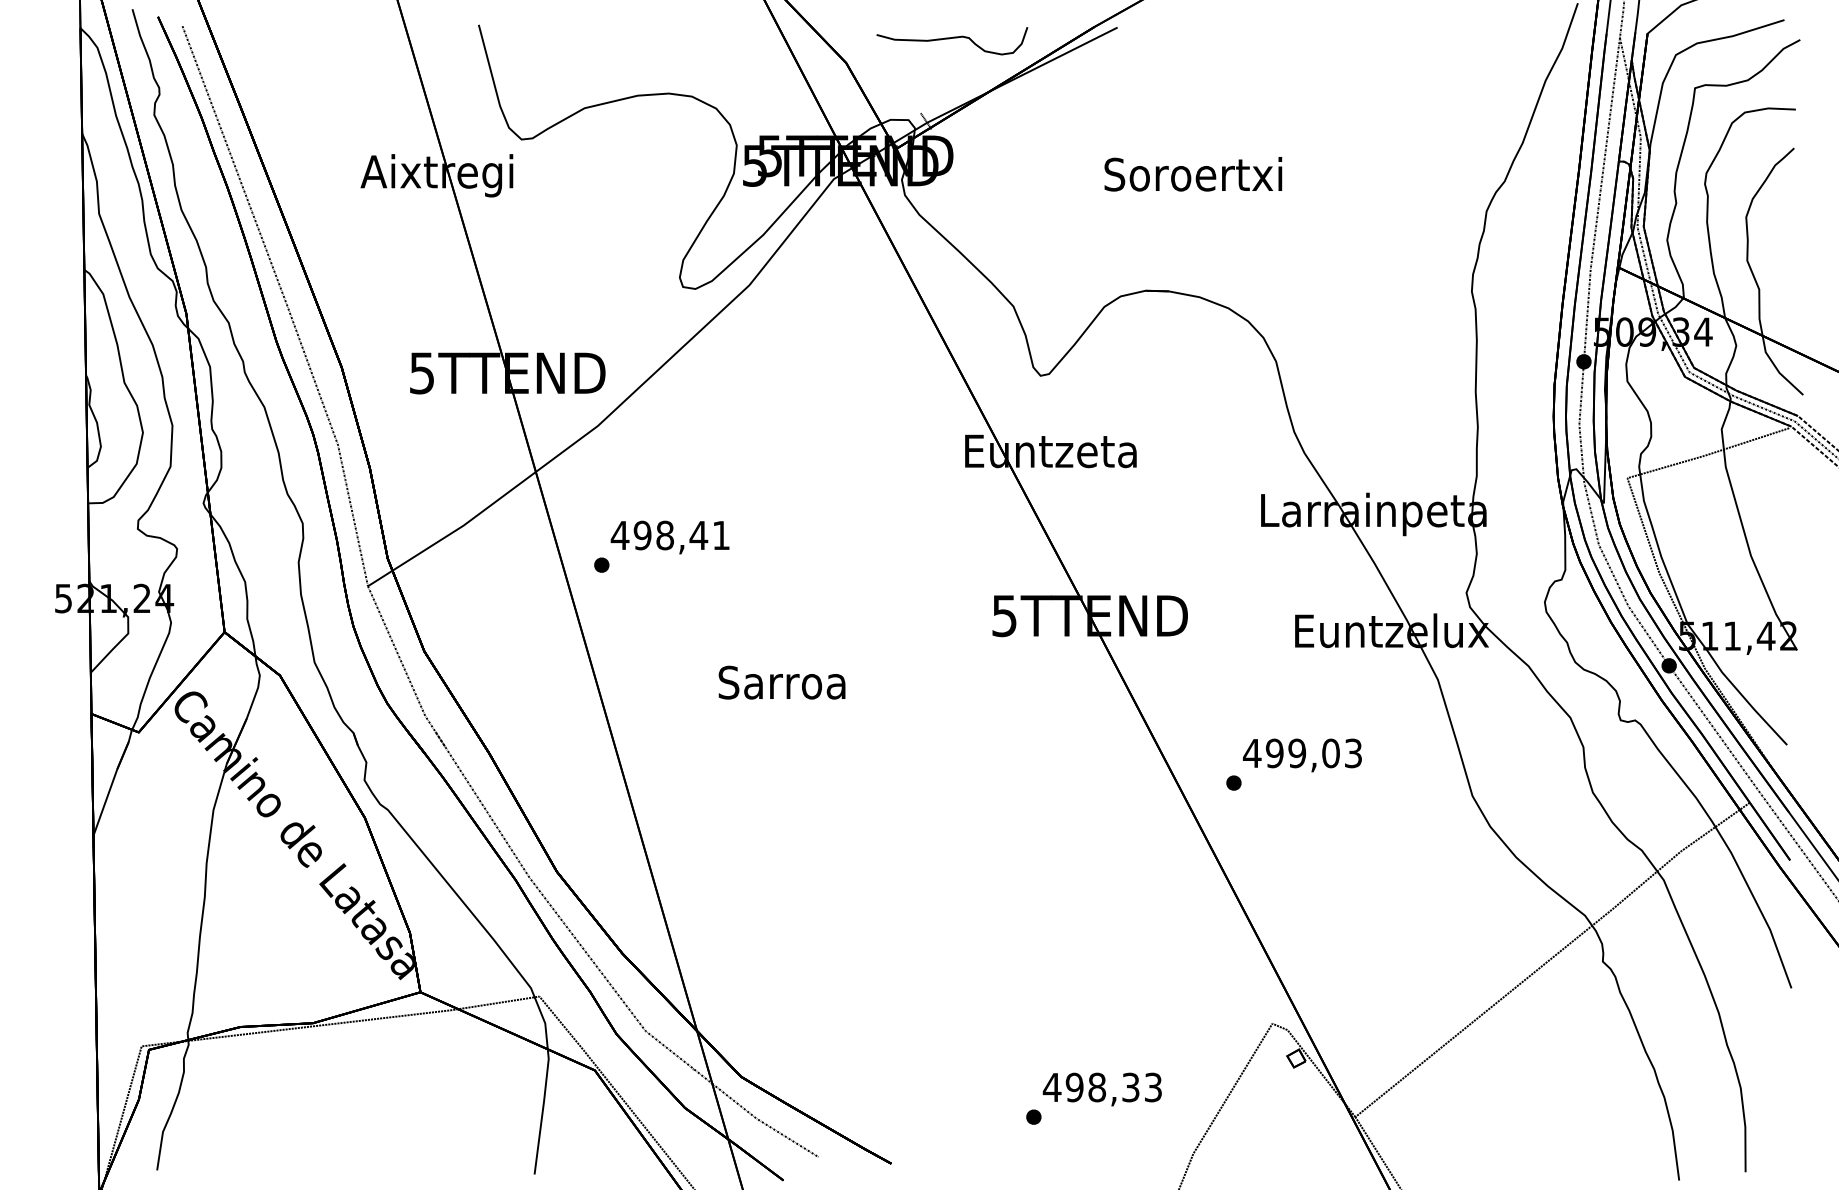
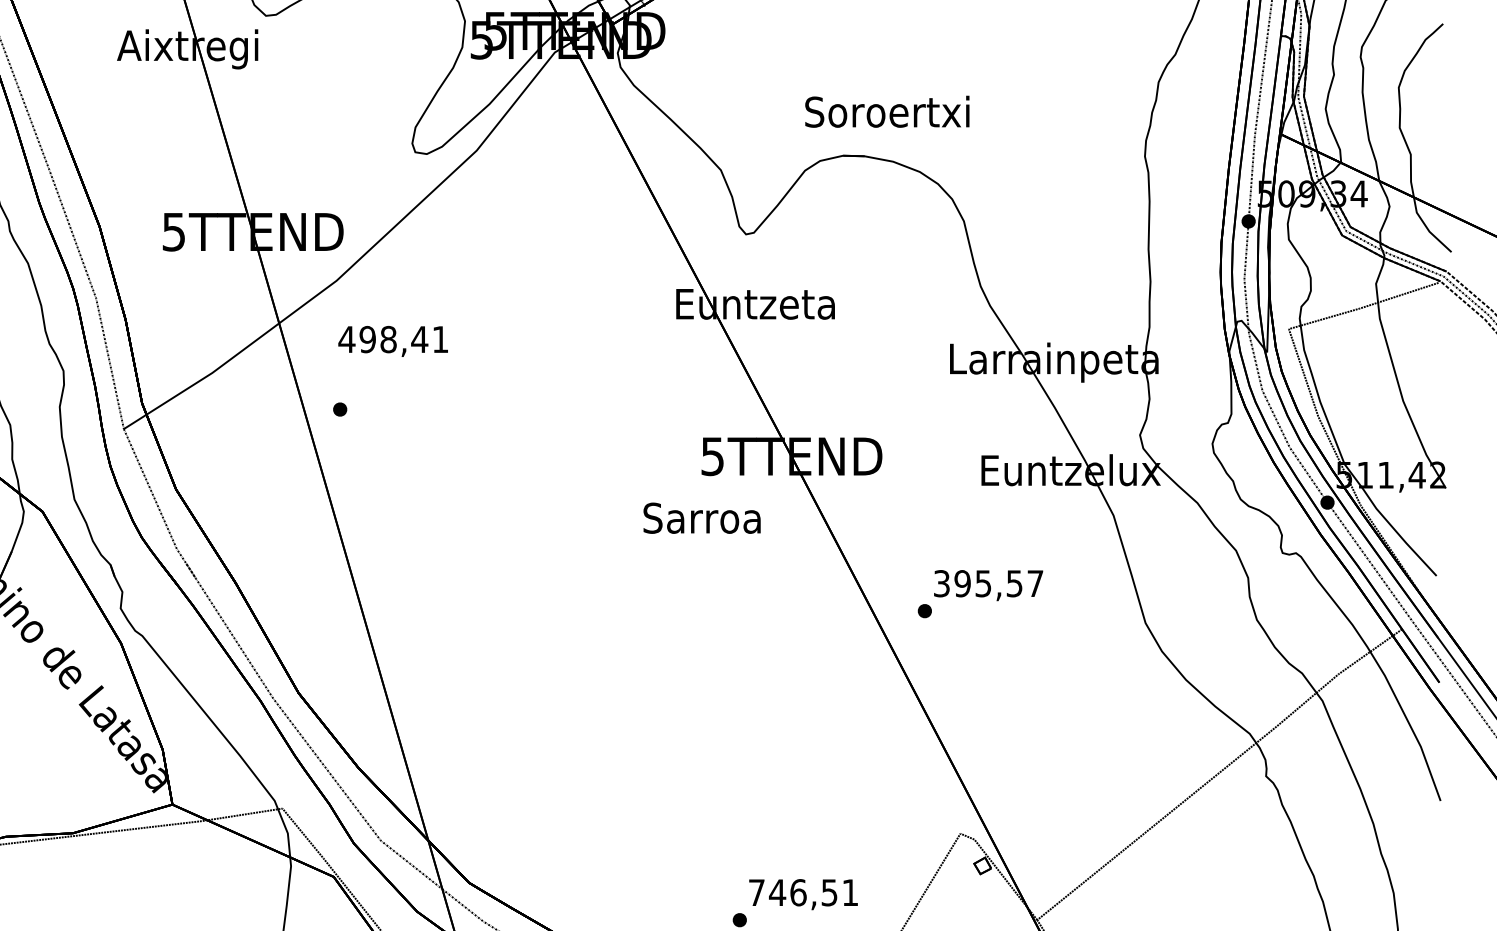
text: (1193, 174) -> (887, 112), moved
text: (669, 537) -> (392, 341), moved
text: (781, 682) -> (701, 518), moved
text: (1301, 753) -> (987, 583), 499,03 -> 395,57
text: (1101, 1087) -> (802, 892), 498,33 -> 746,51

